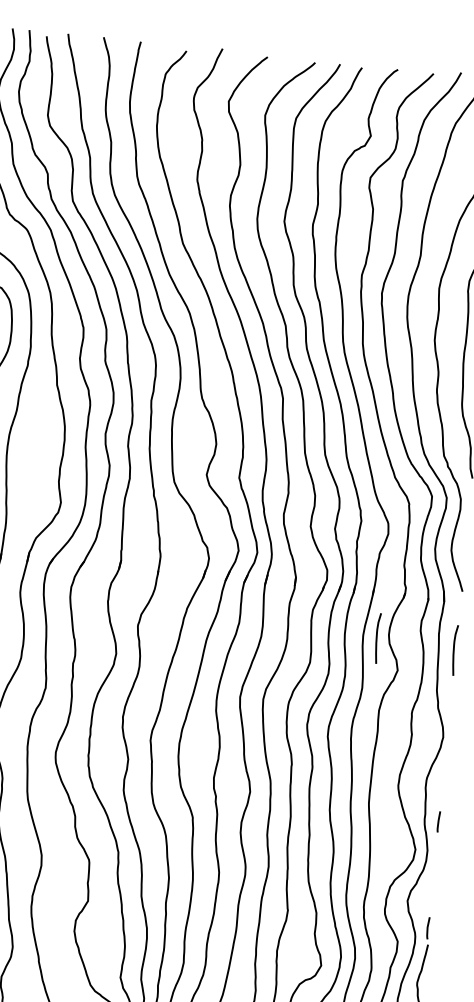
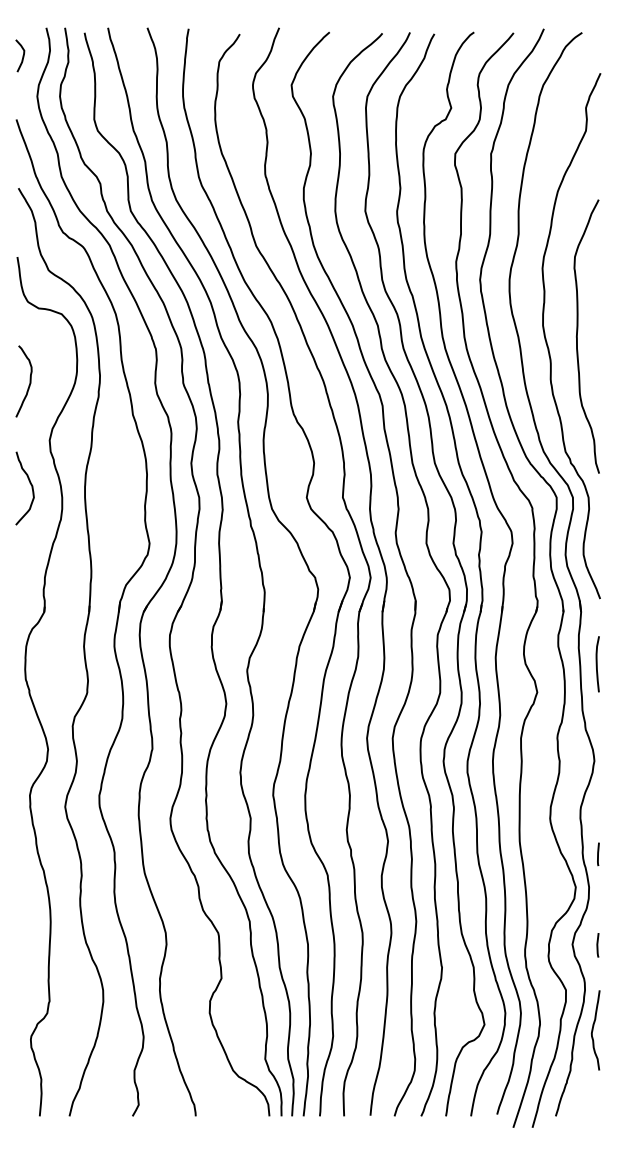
curve: (377, 638) -> (511, 659), removed
line: (427, 928) -> (597, 945), moved

